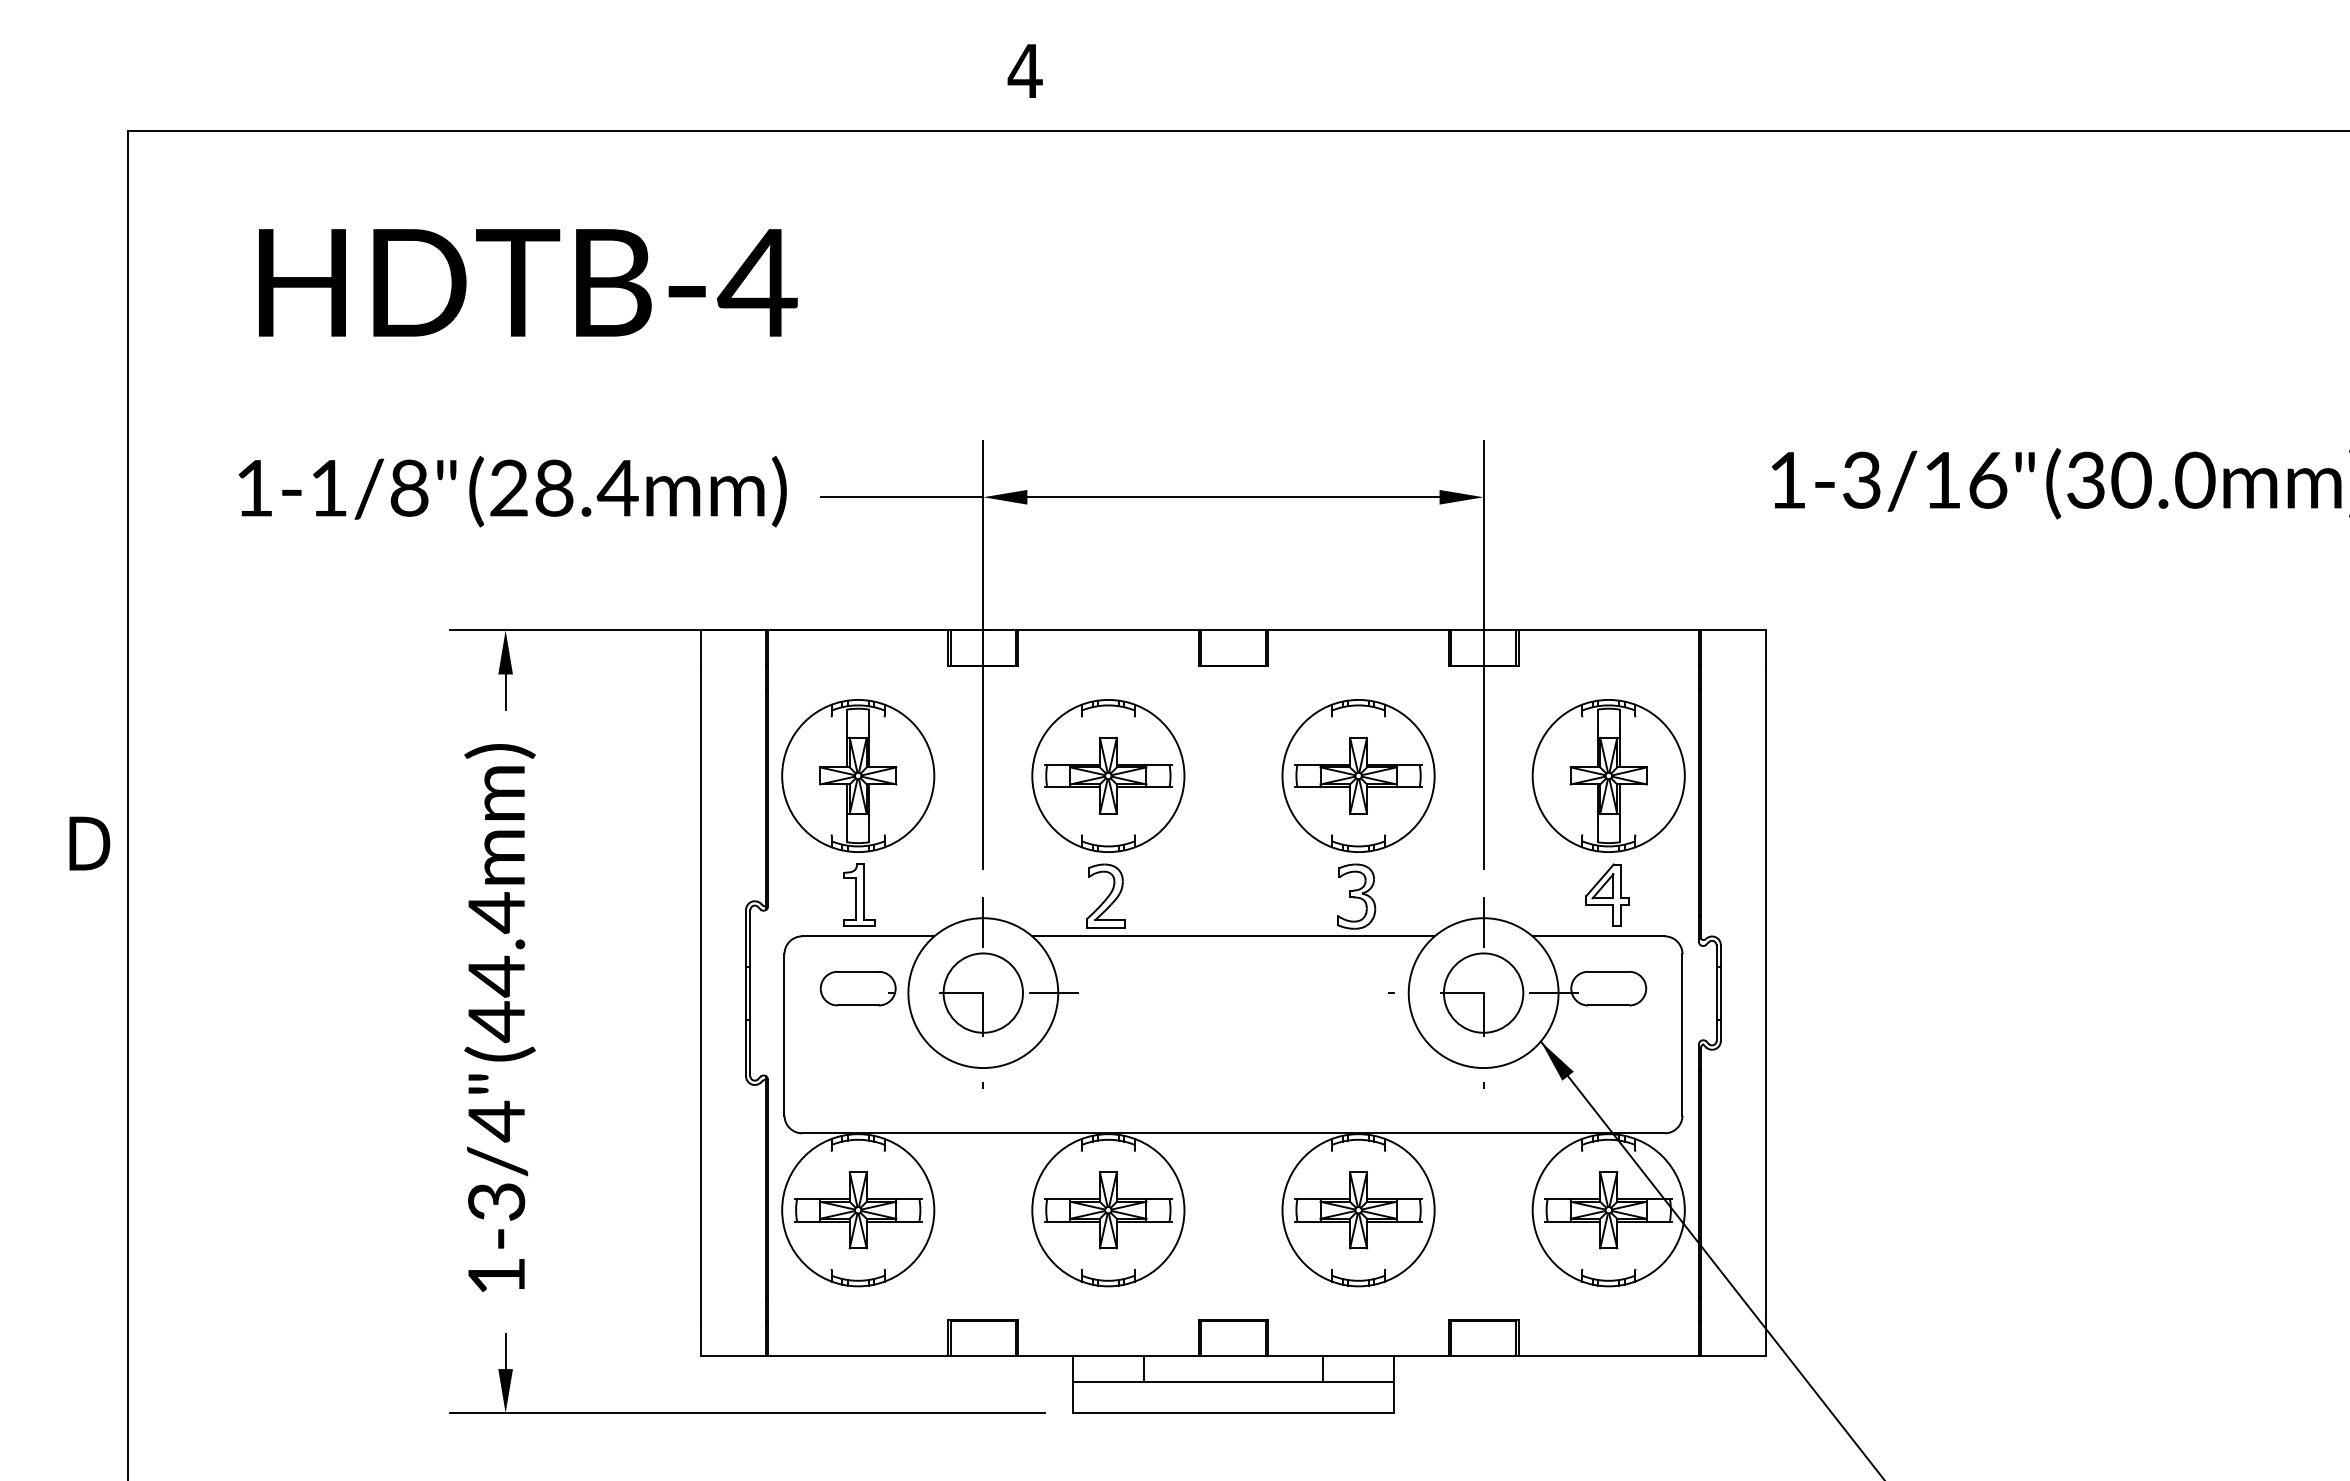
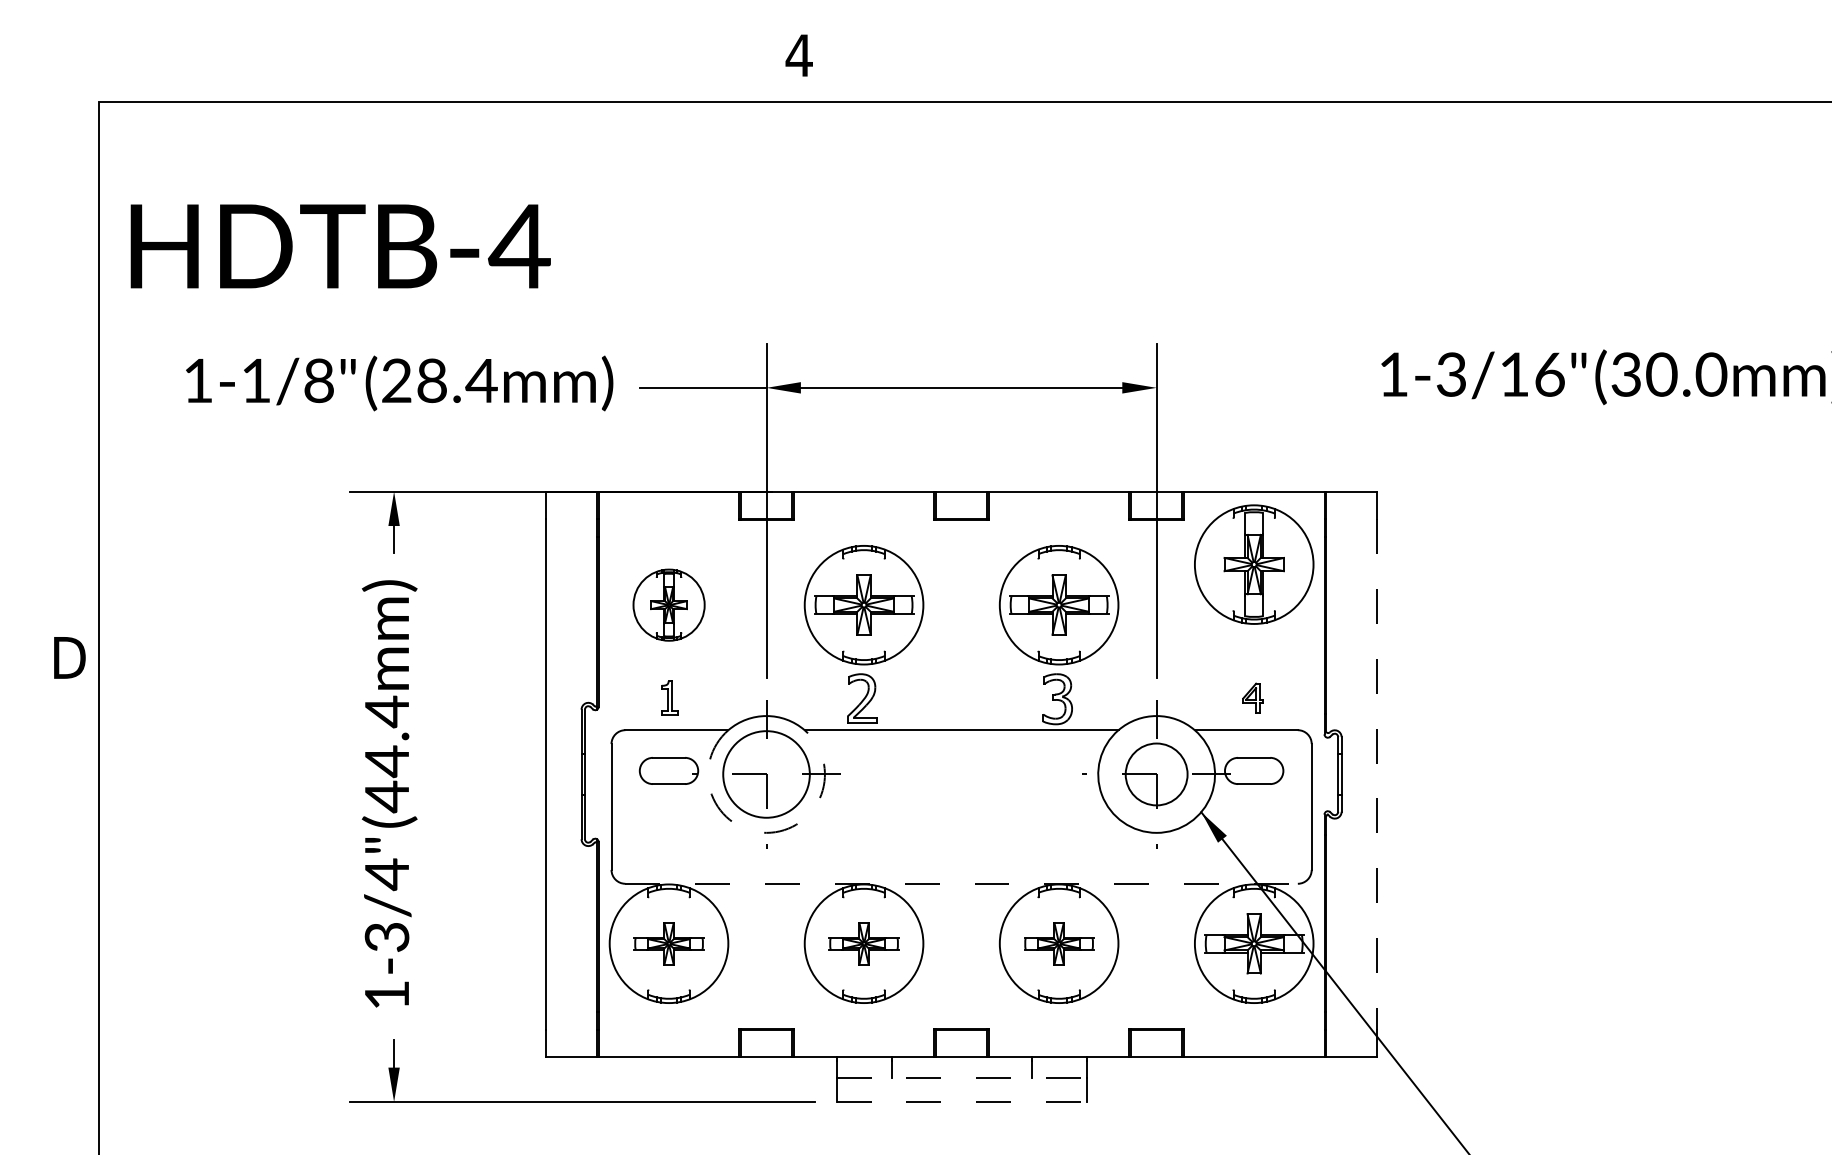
text: (528, 282) -> (340, 246), moved
part: (858, 775) -> (669, 604), size x0.6
part: (1608, 775) -> (1253, 564), moved
part: (859, 894) -> (670, 697), size x0.7
part: (1607, 894) -> (1253, 697), size x0.6
circle: (982, 992) -> (765, 773), size x1.4
line: (1766, 993) -> (1377, 774), solid -> dashed
arc: (983, 1068) -> (766, 833), solid -> dashed
line: (1234, 1133) -> (962, 883), solid -> dashed
part: (858, 1210) -> (669, 943), size x0.7
part: (1108, 1210) -> (864, 943), size x0.7
part: (1358, 1210) -> (1059, 943), size x0.7
line: (1233, 1382) -> (961, 1078), solid -> dashed
line: (1233, 1413) -> (961, 1102), solid -> dashed

